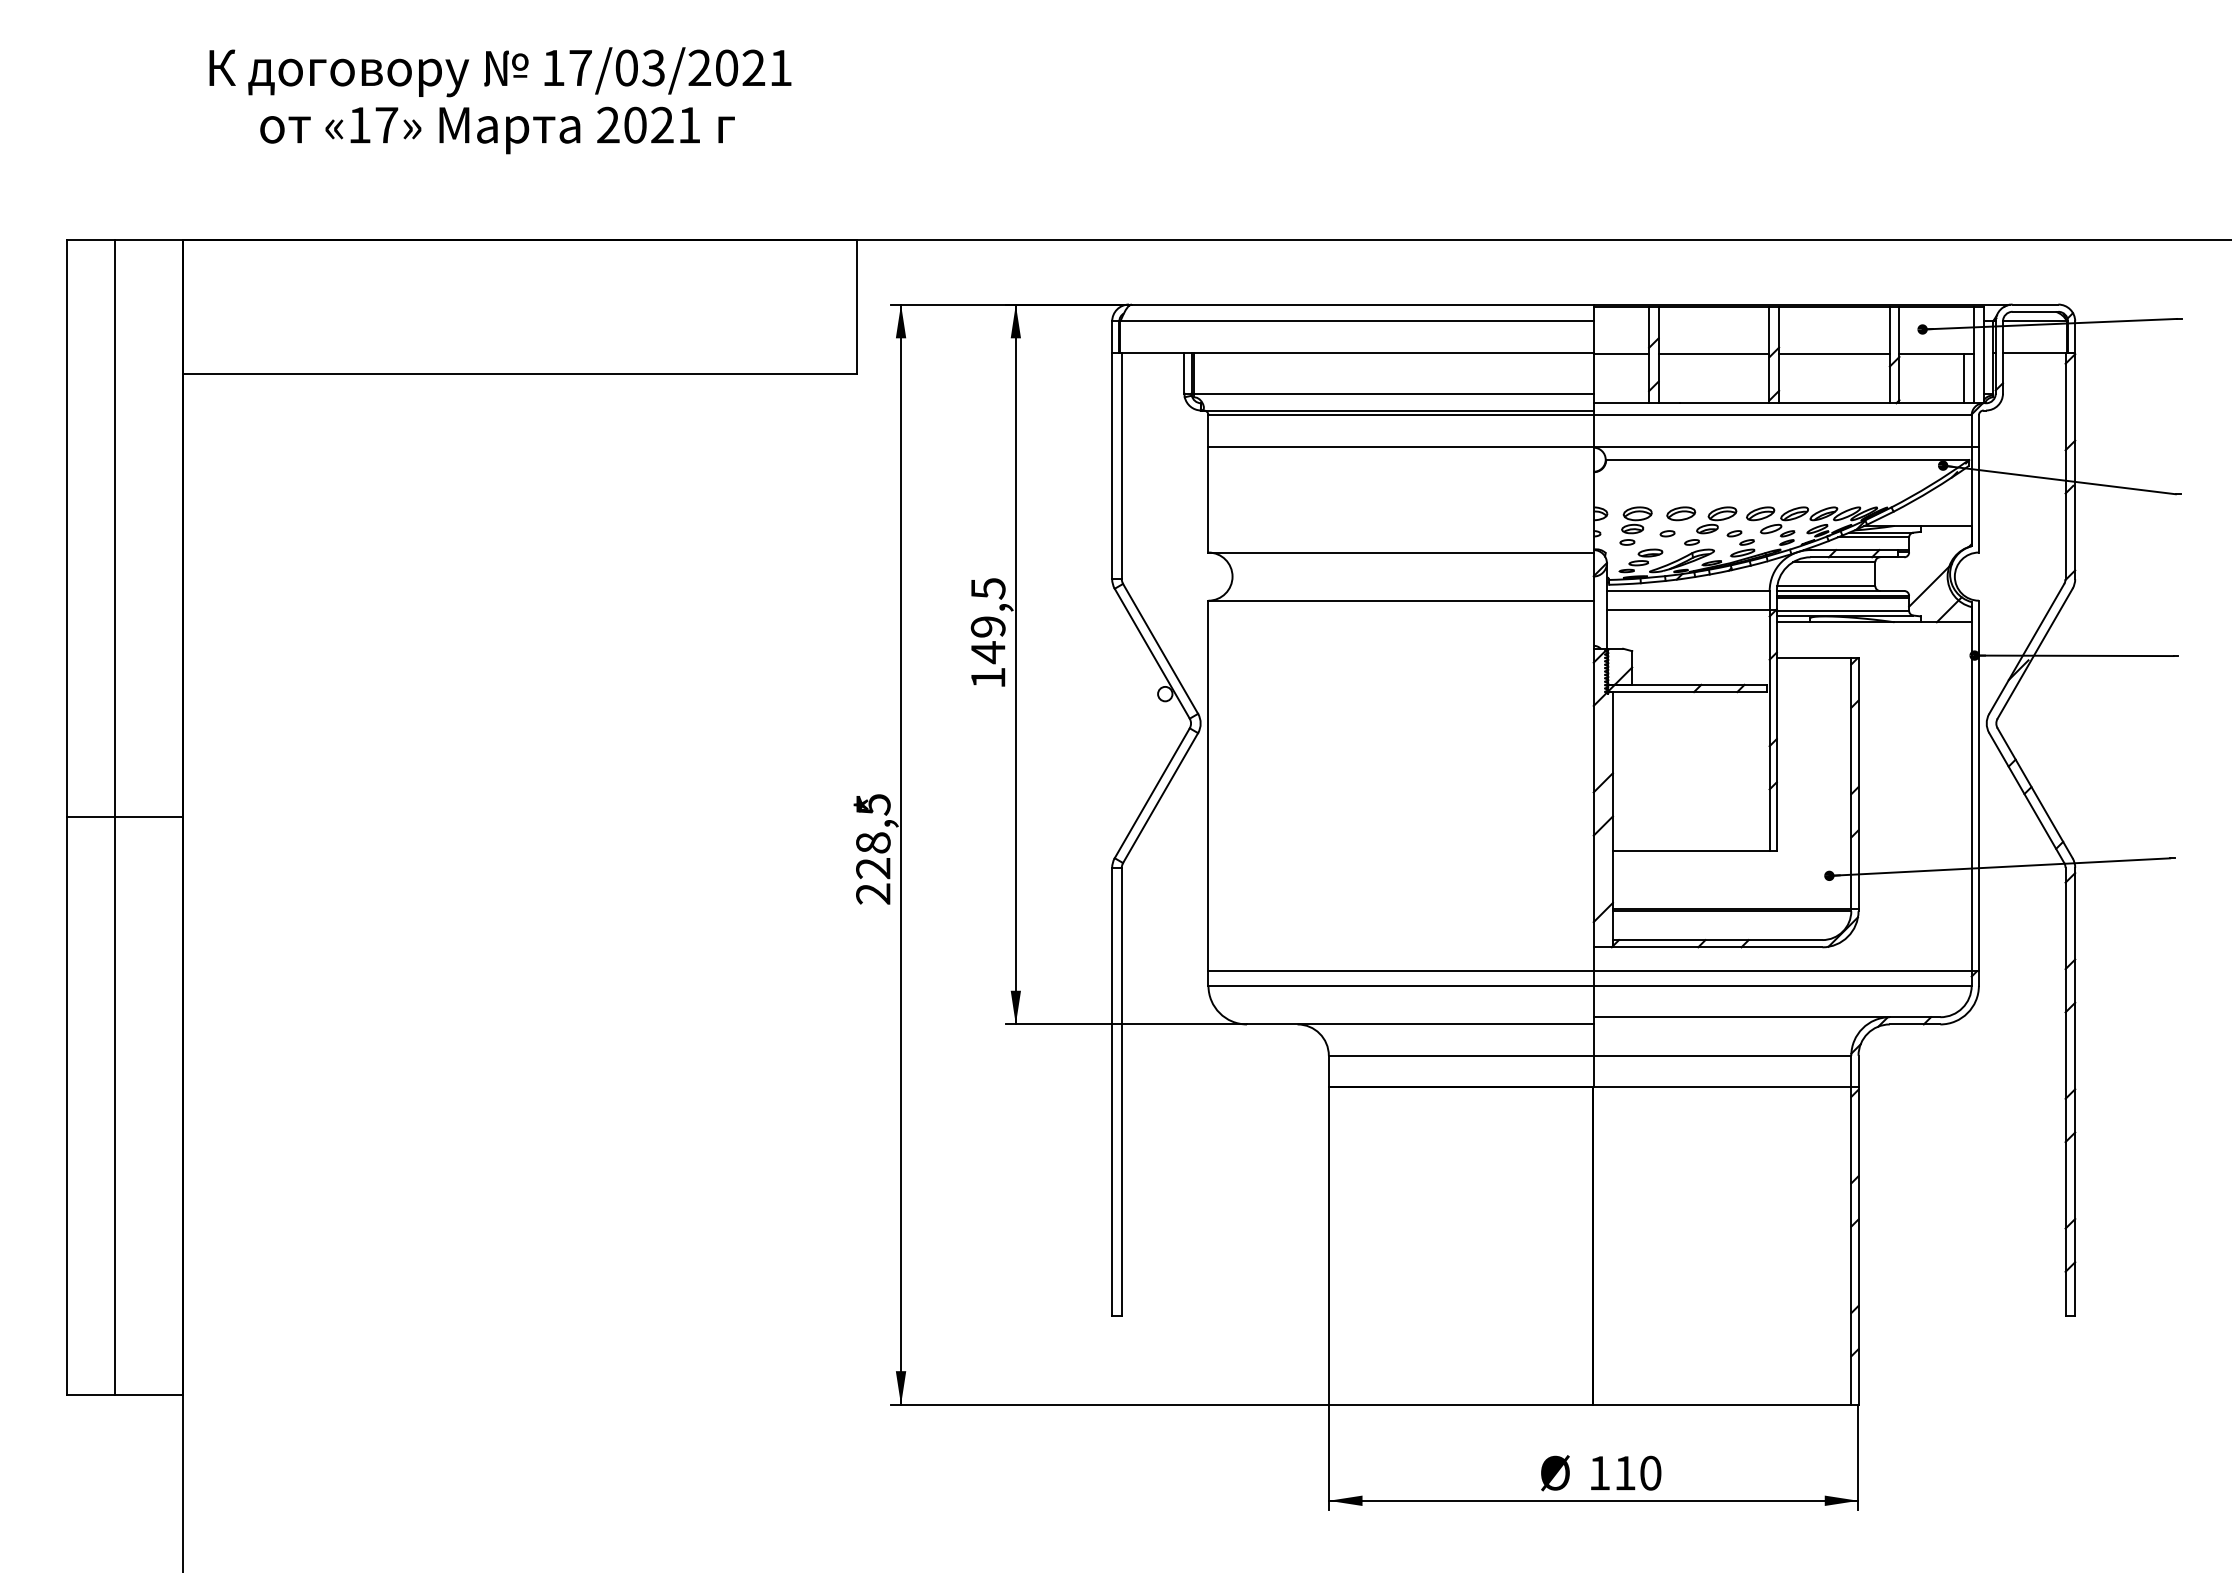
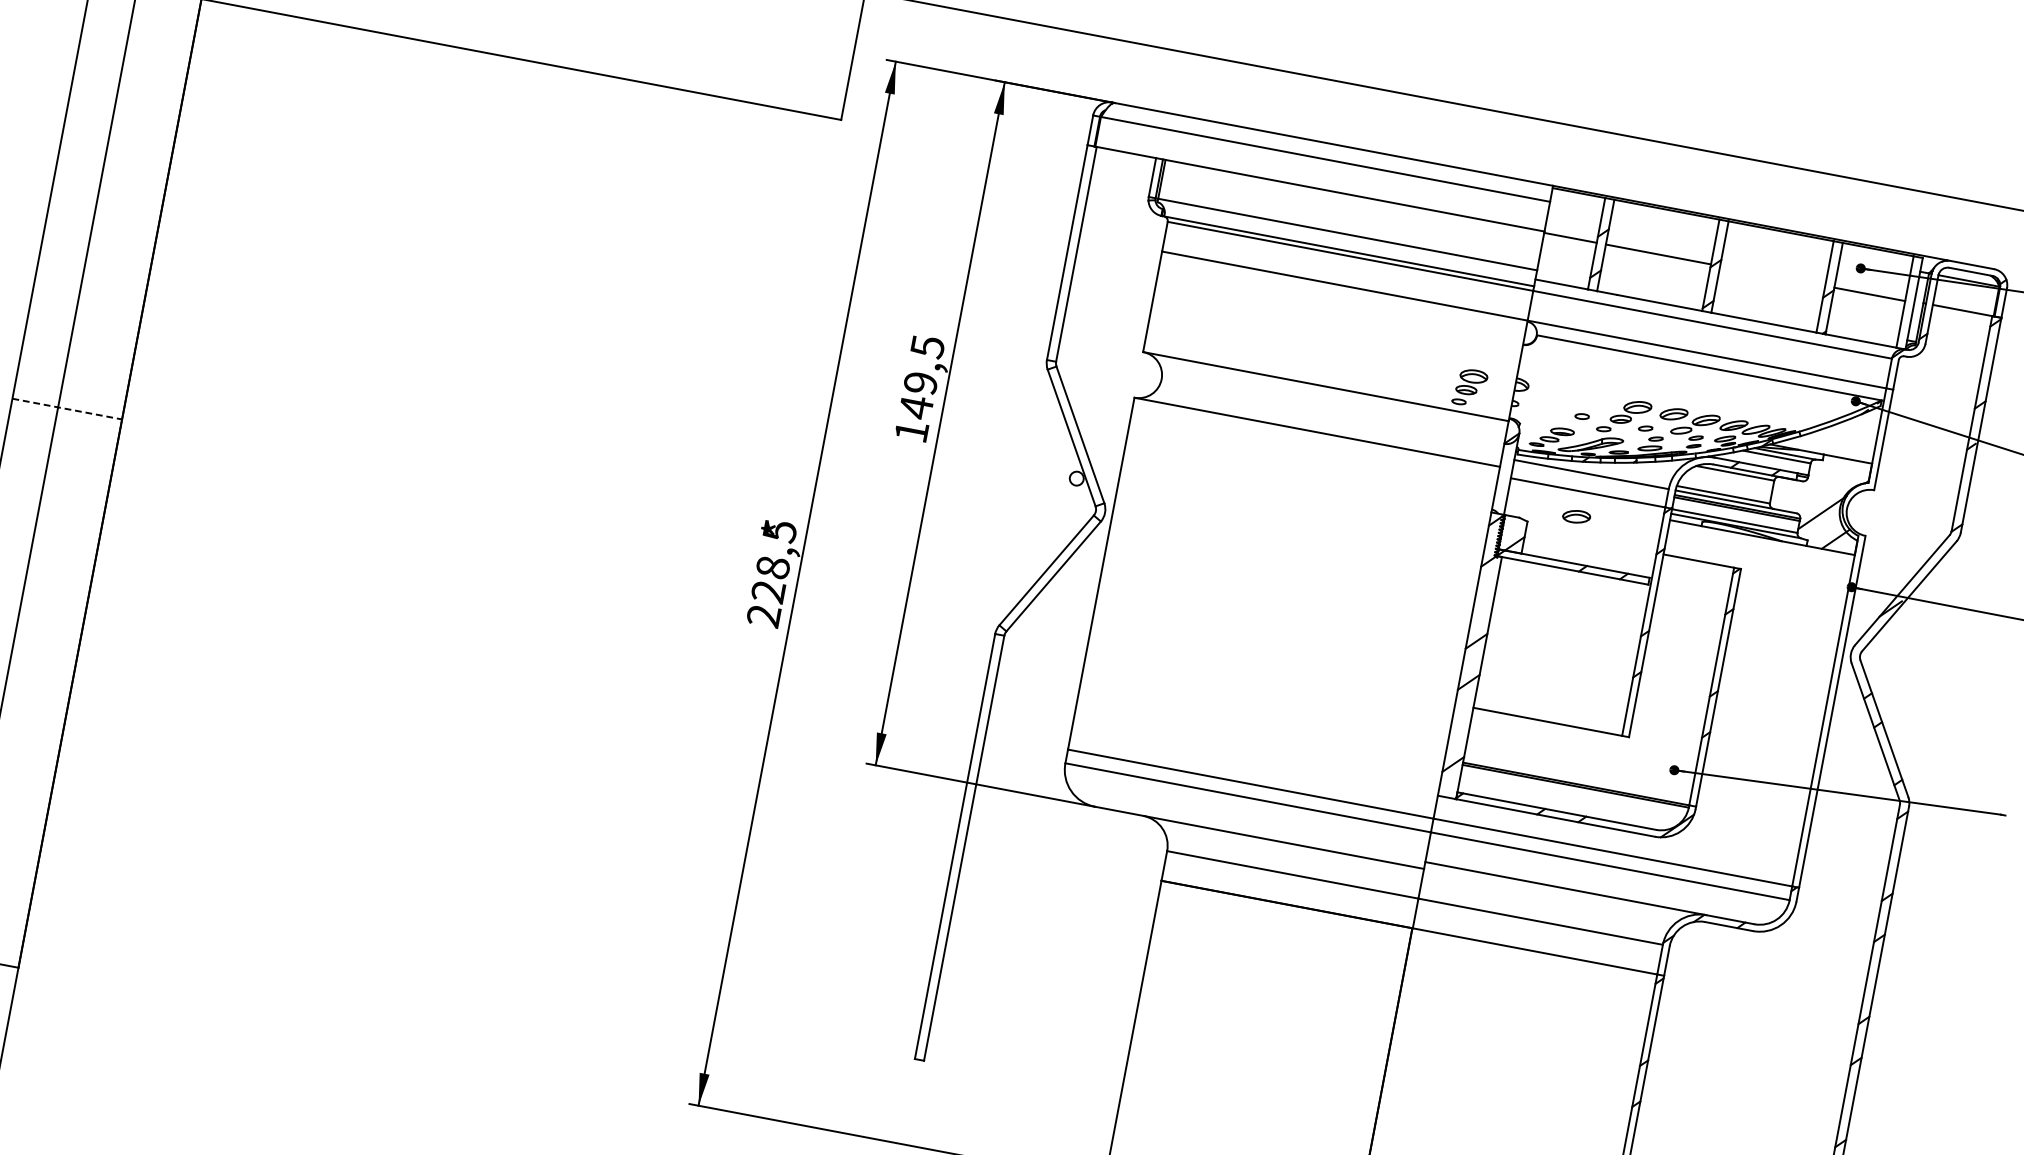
line: (1834, 354) -> (1772, 276), removed
line: (1964, 378) -> (1891, 322), removed
part: (1681, 513) -> (1576, 516), moved
part: (1635, 525) -> (1469, 387), moved
line: (124, 817) -> (67, 409), solid -> dashed

